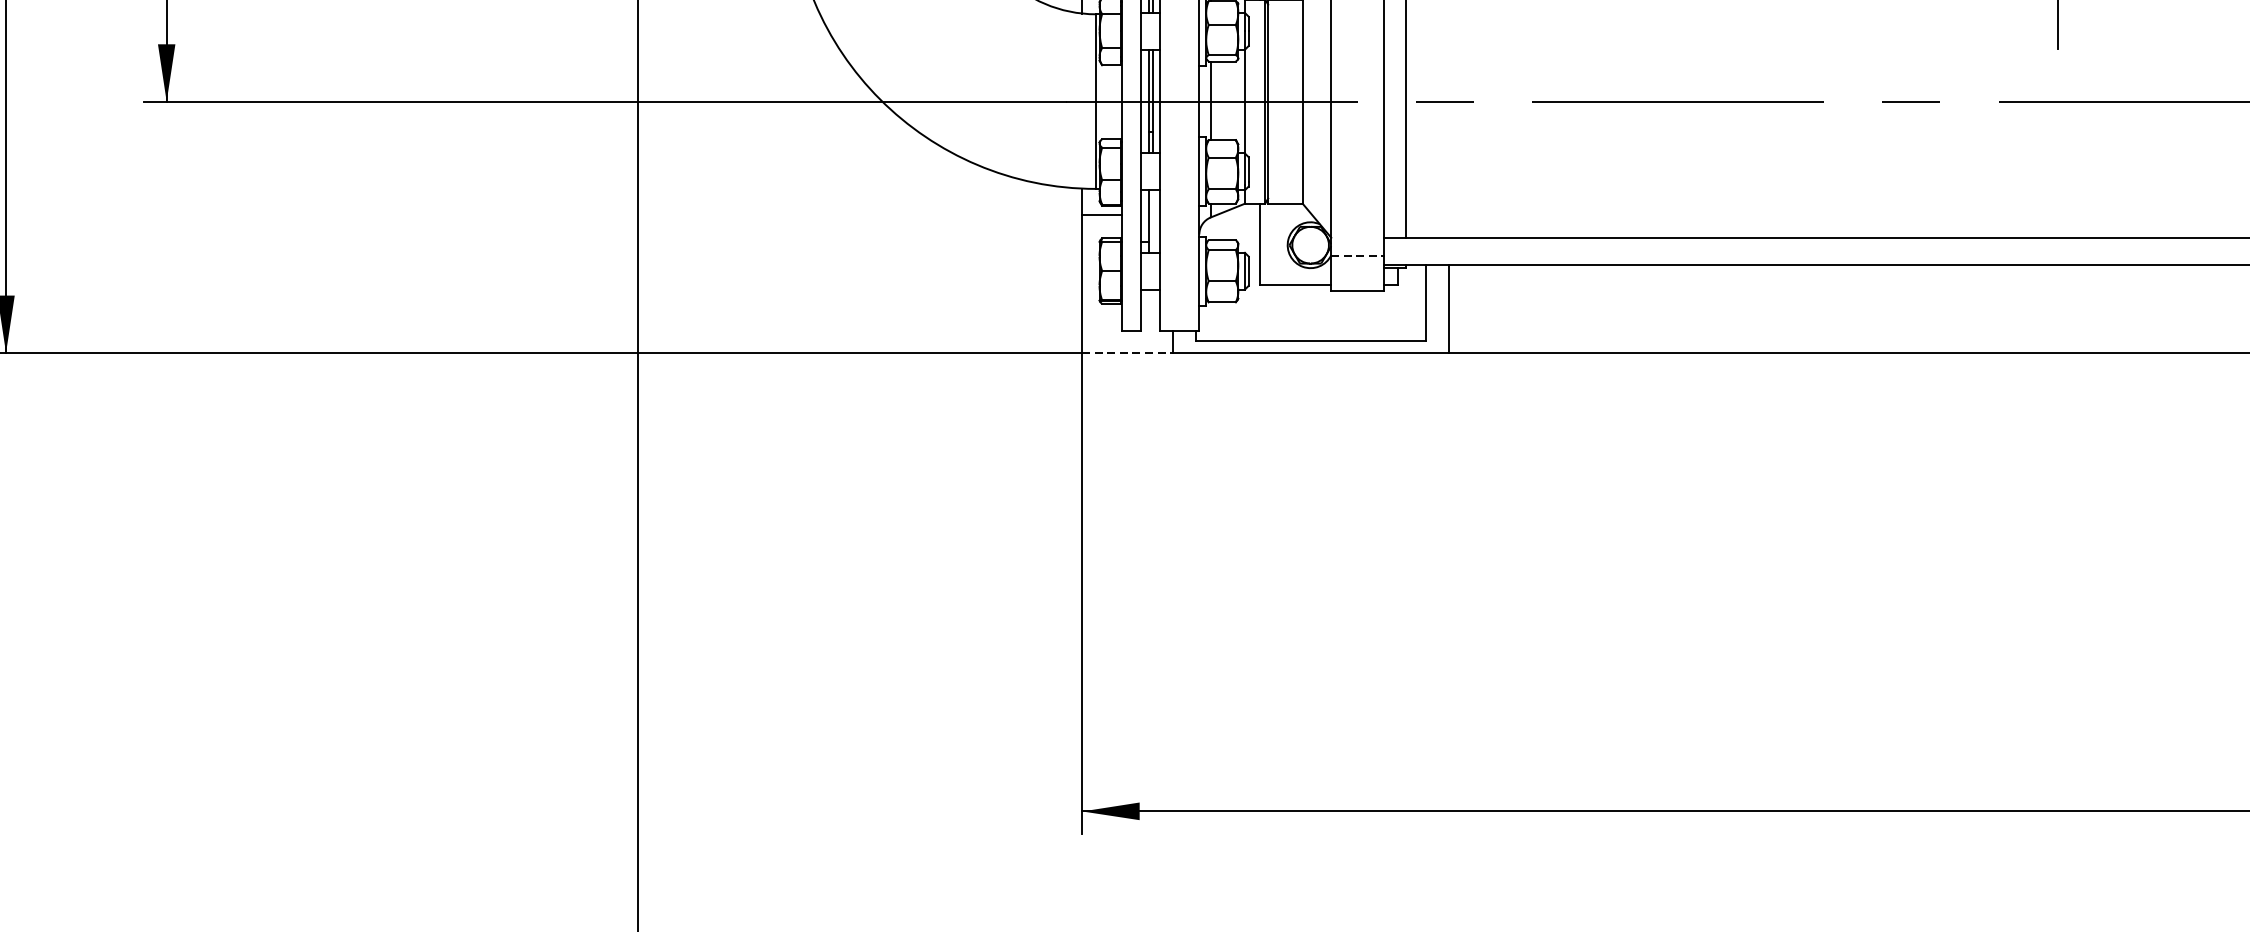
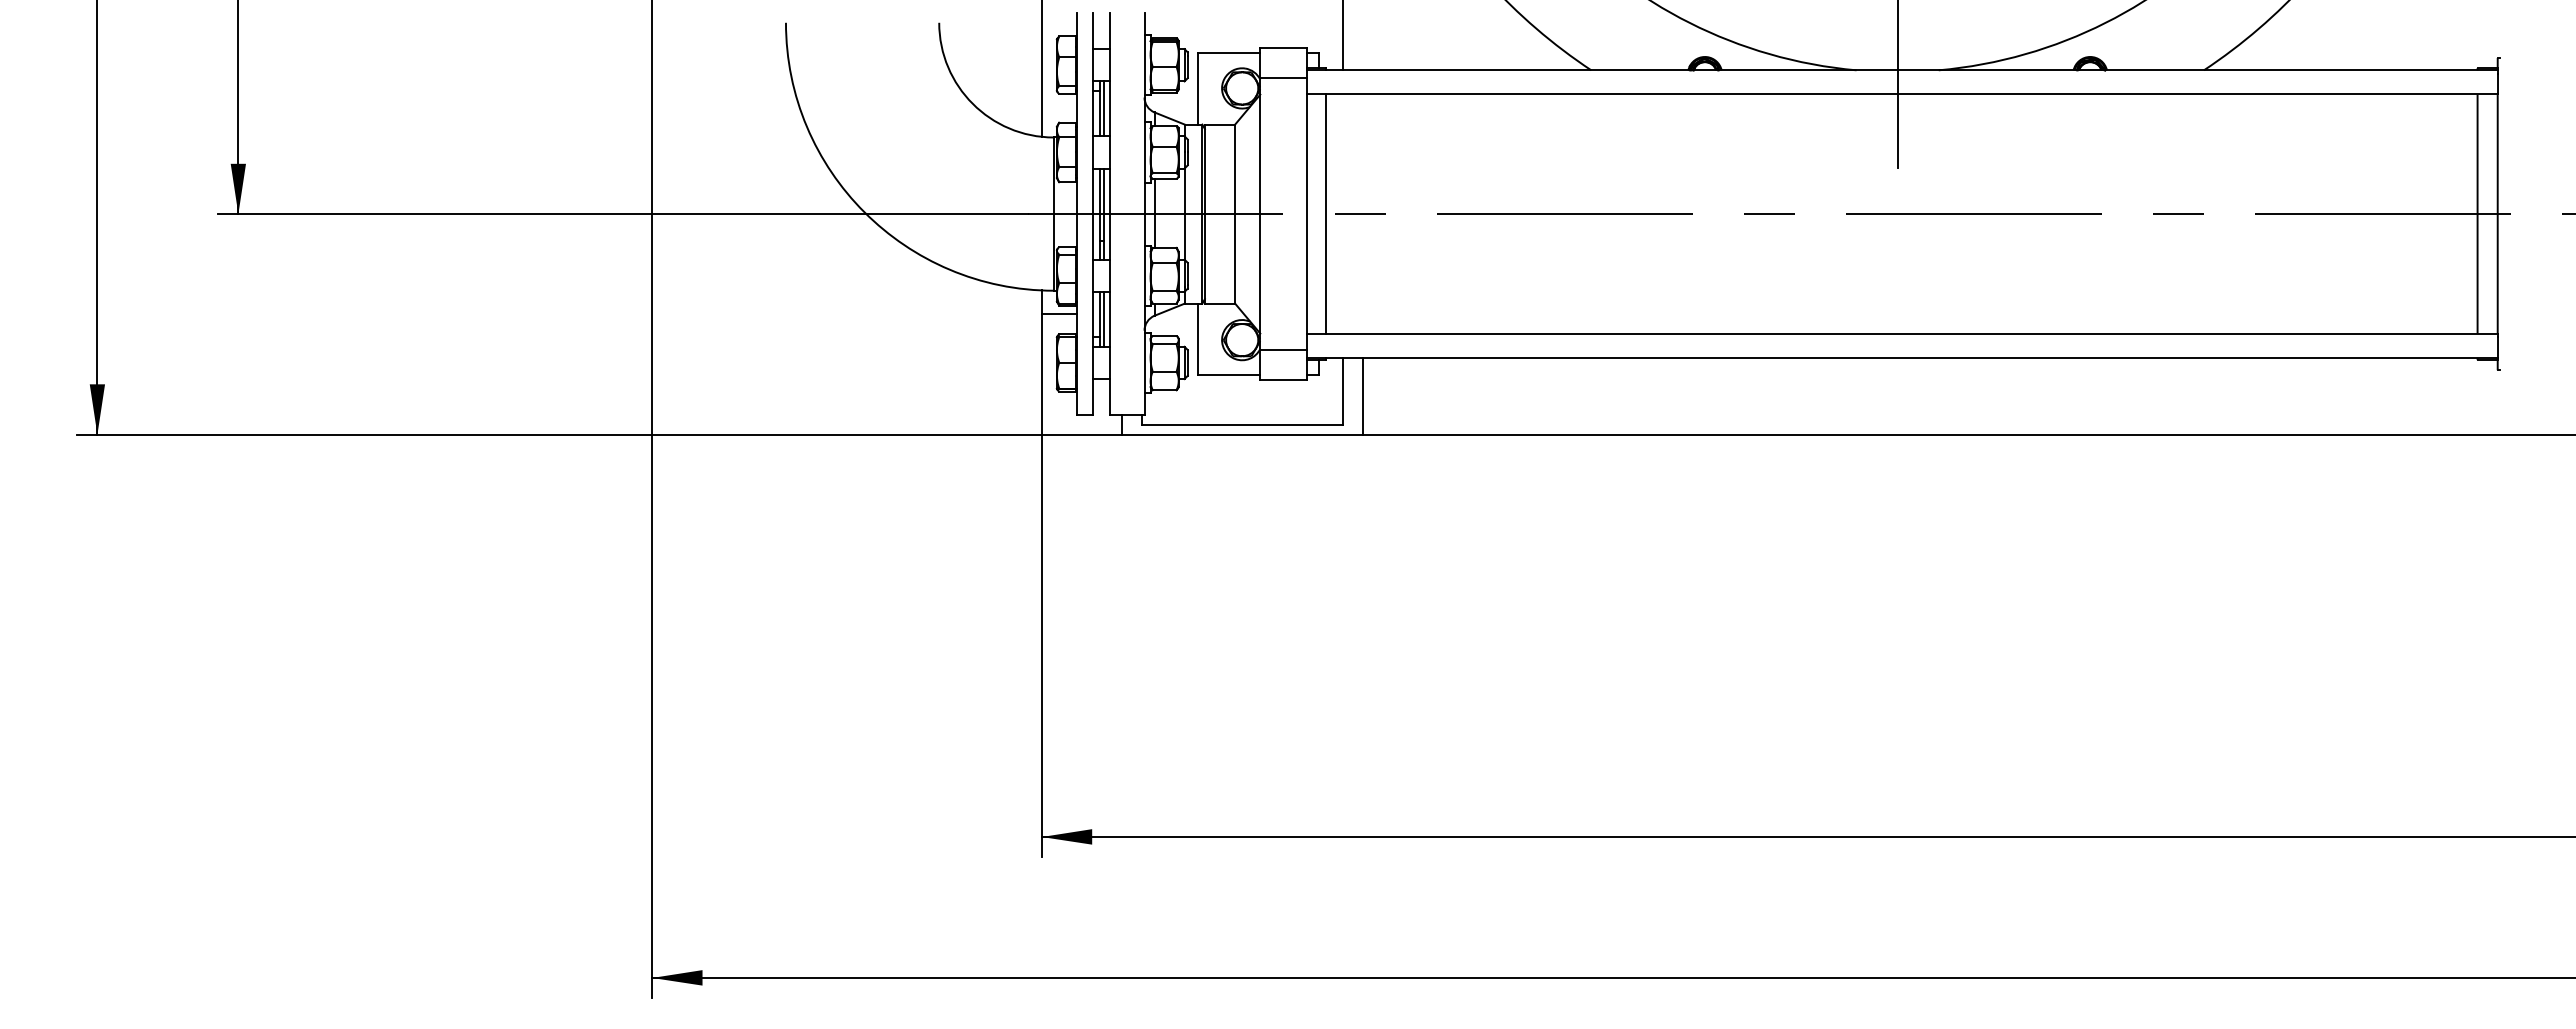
line: (1153, 220) -> (1104, 318), added
line: (1357, 257) -> (1283, 350), dashed -> solid
line: (1127, 352) -> (1081, 434), dashed -> solid

